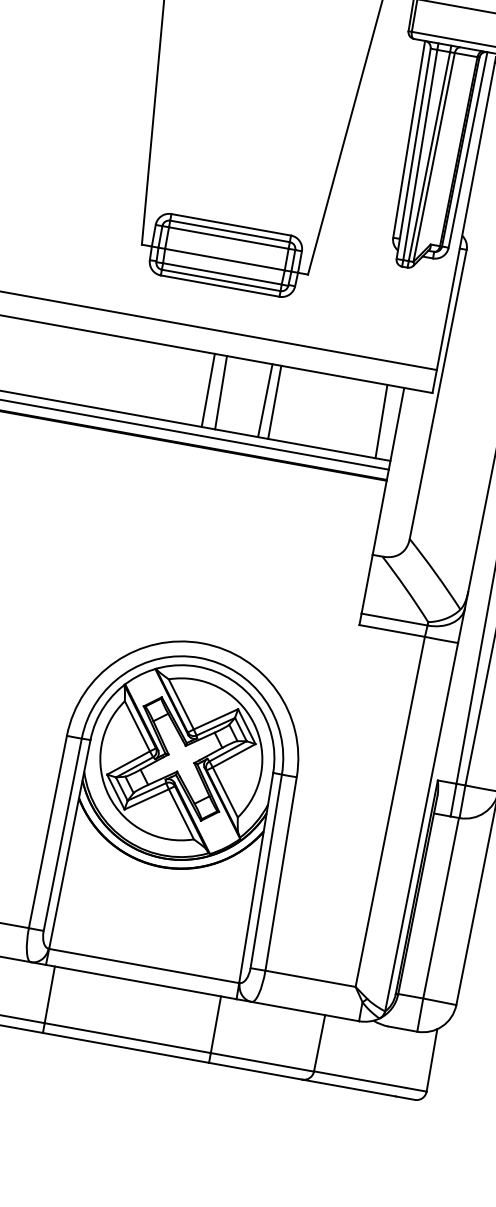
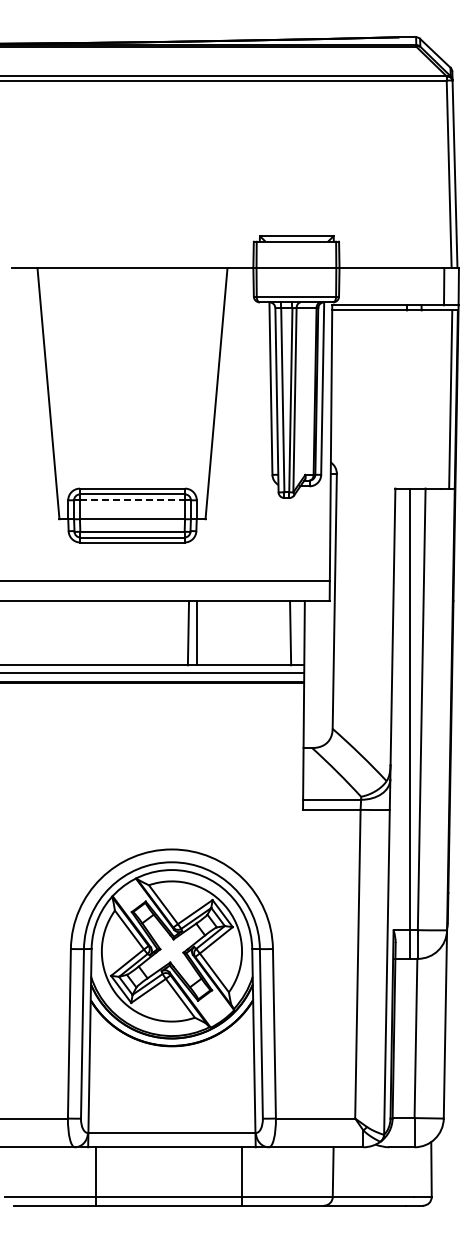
line: (228, 238) -> (132, 500), solid -> dashed
line: (208, 390) -> (138, 633), removed
line: (220, 393) -> (149, 633), removed

